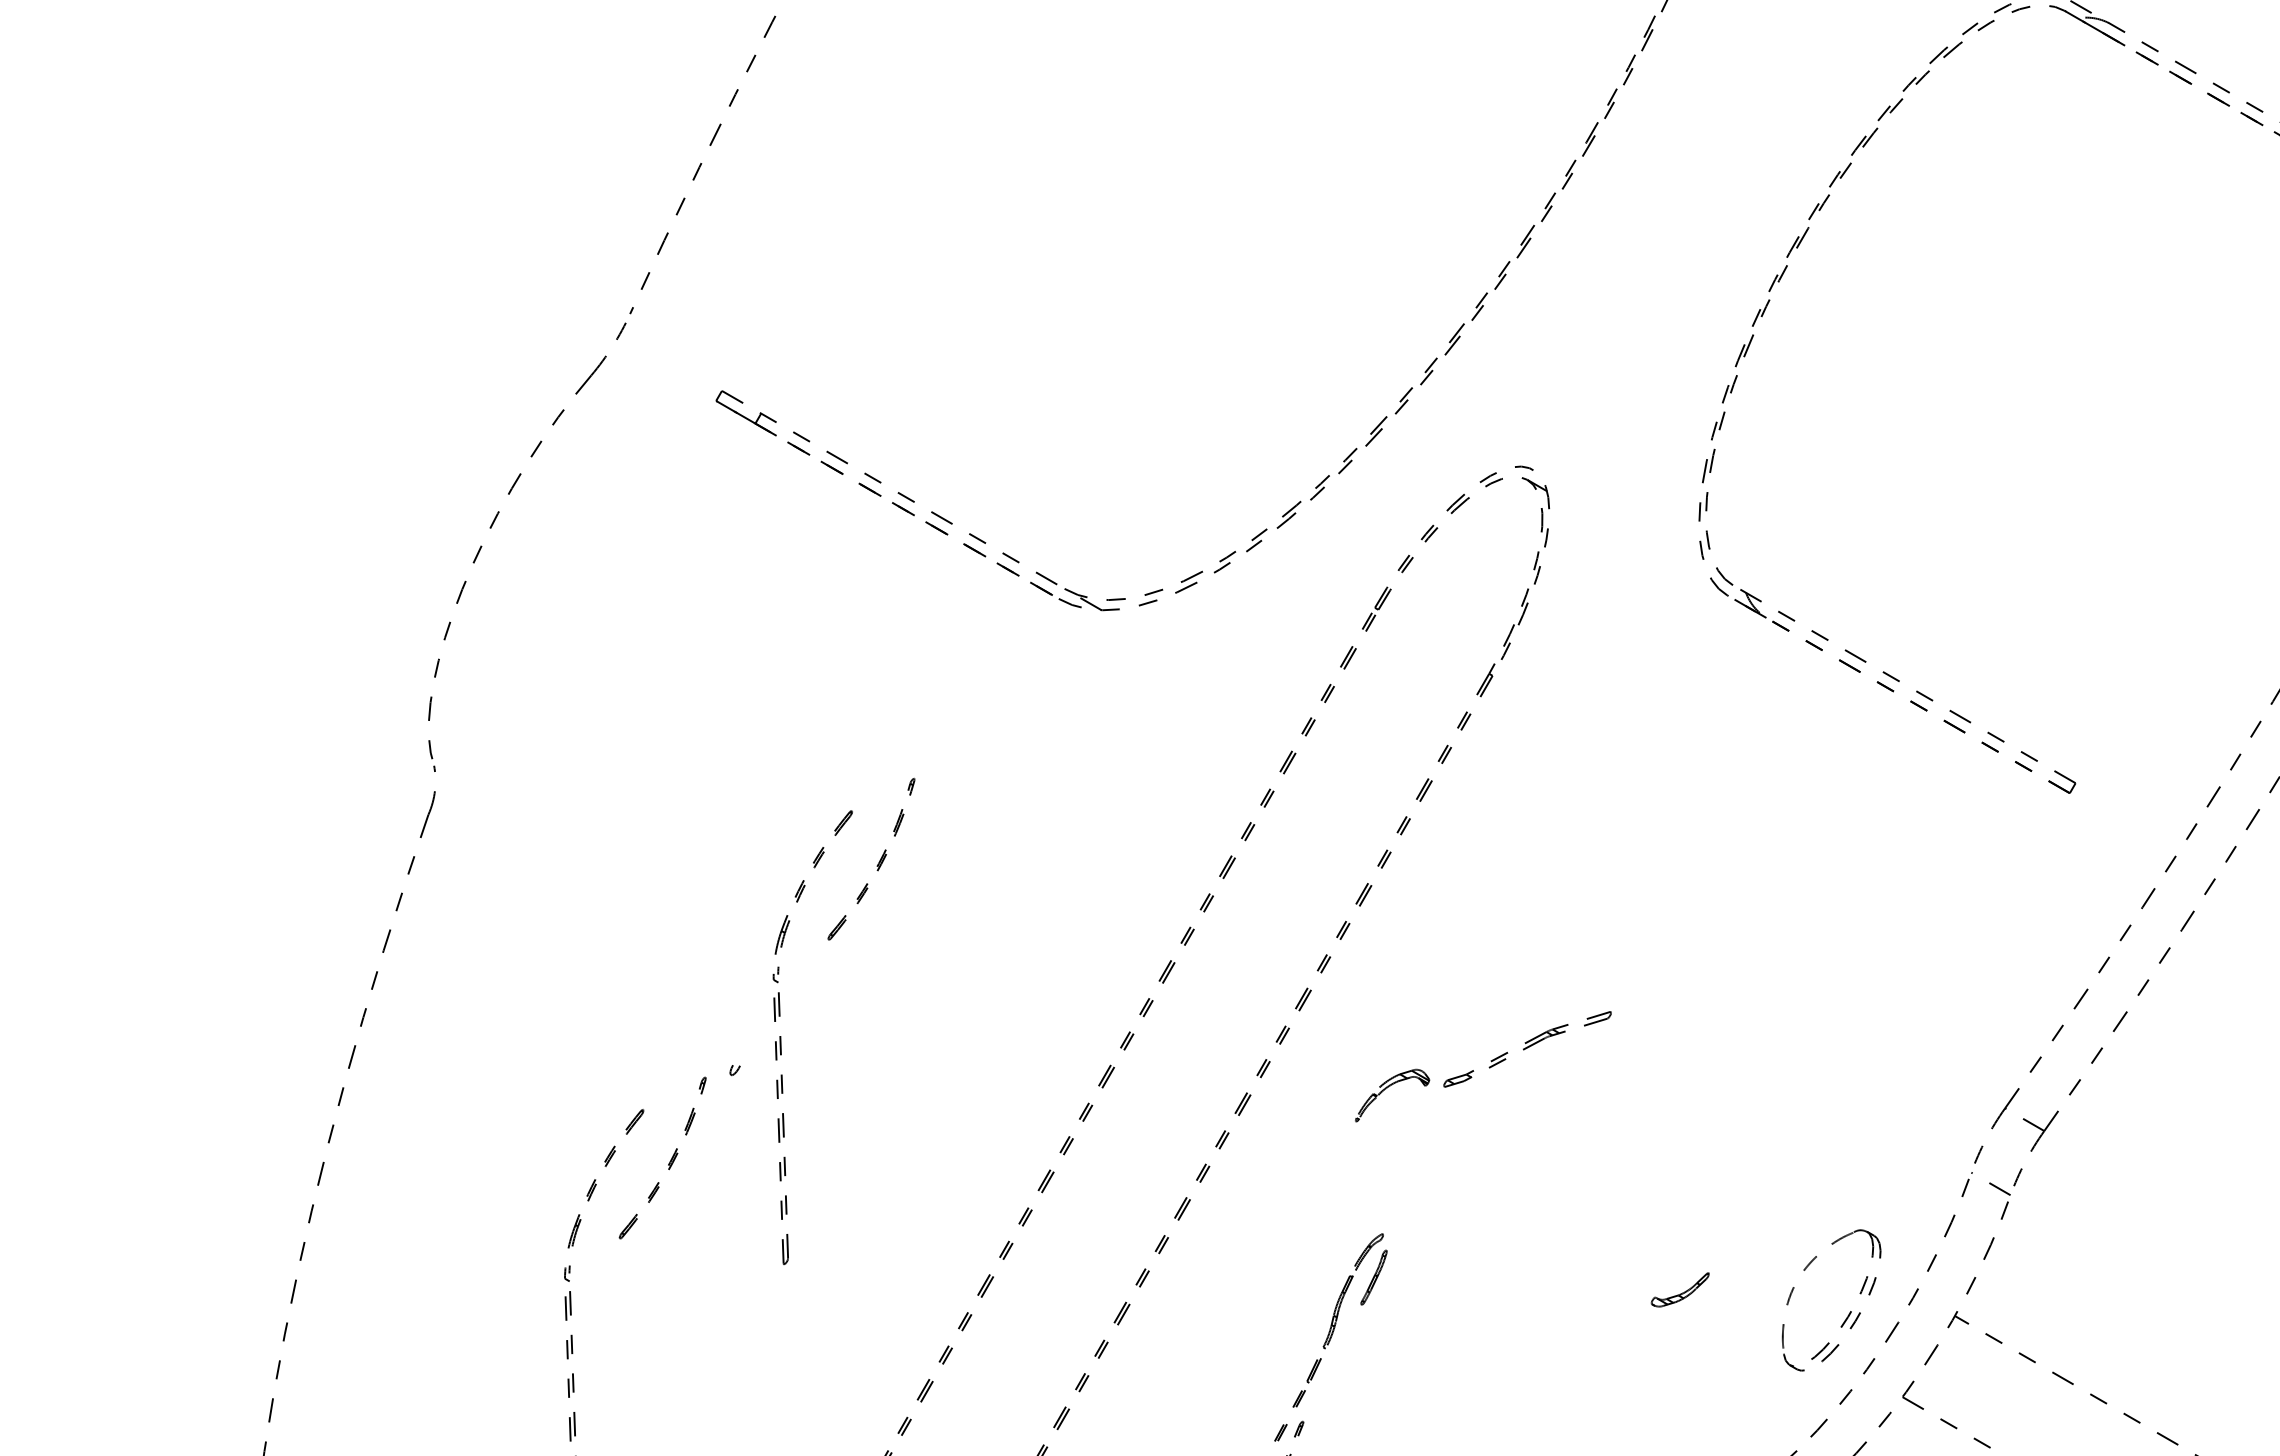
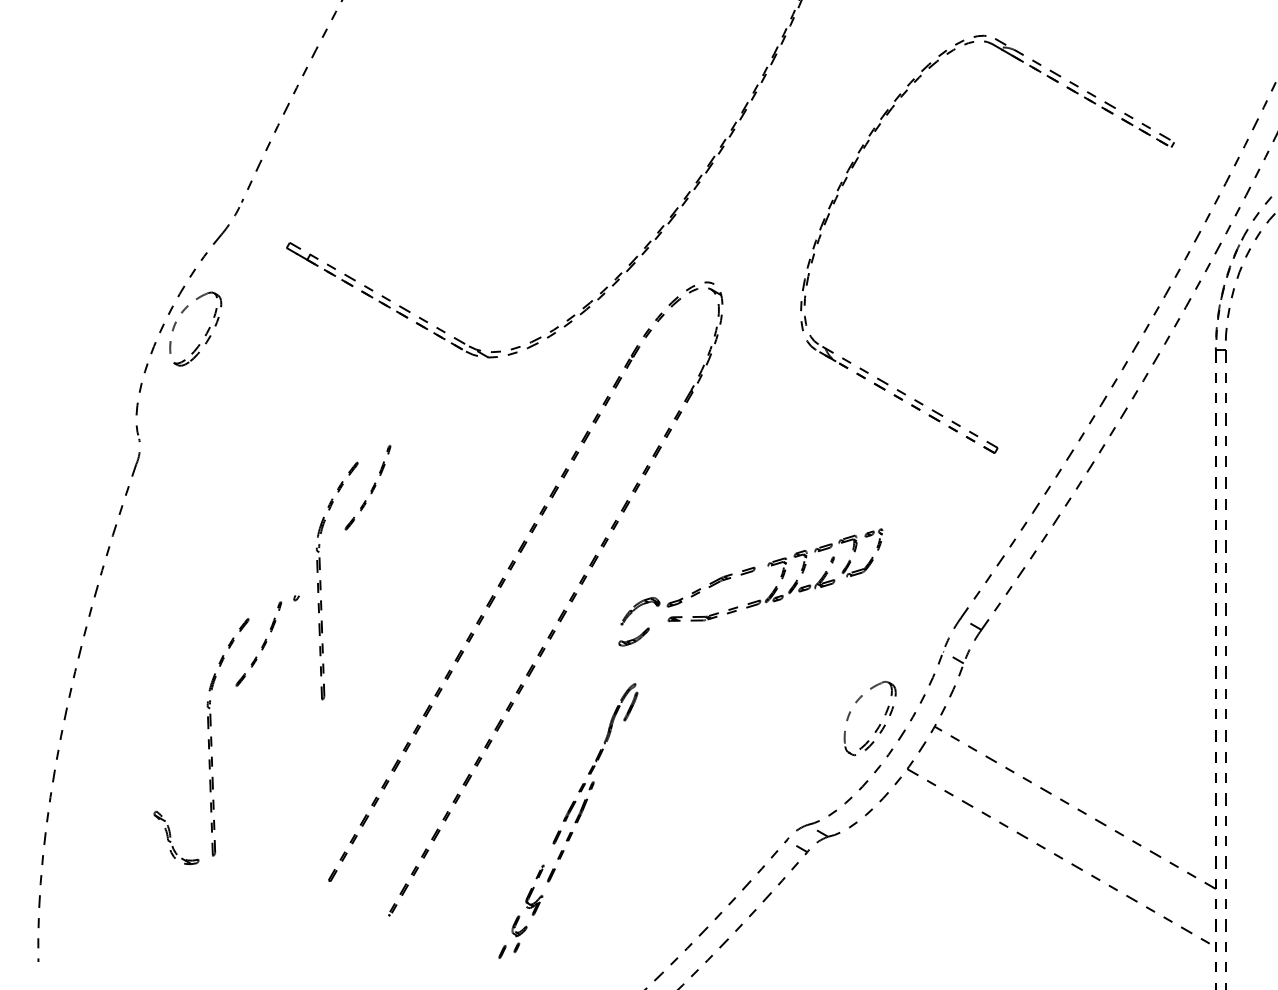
part: (560, 564) -> (205, 333), added
part: (1650, 1027) -> (775, 575), added
part: (1679, 1288) -> (633, 636), moved

